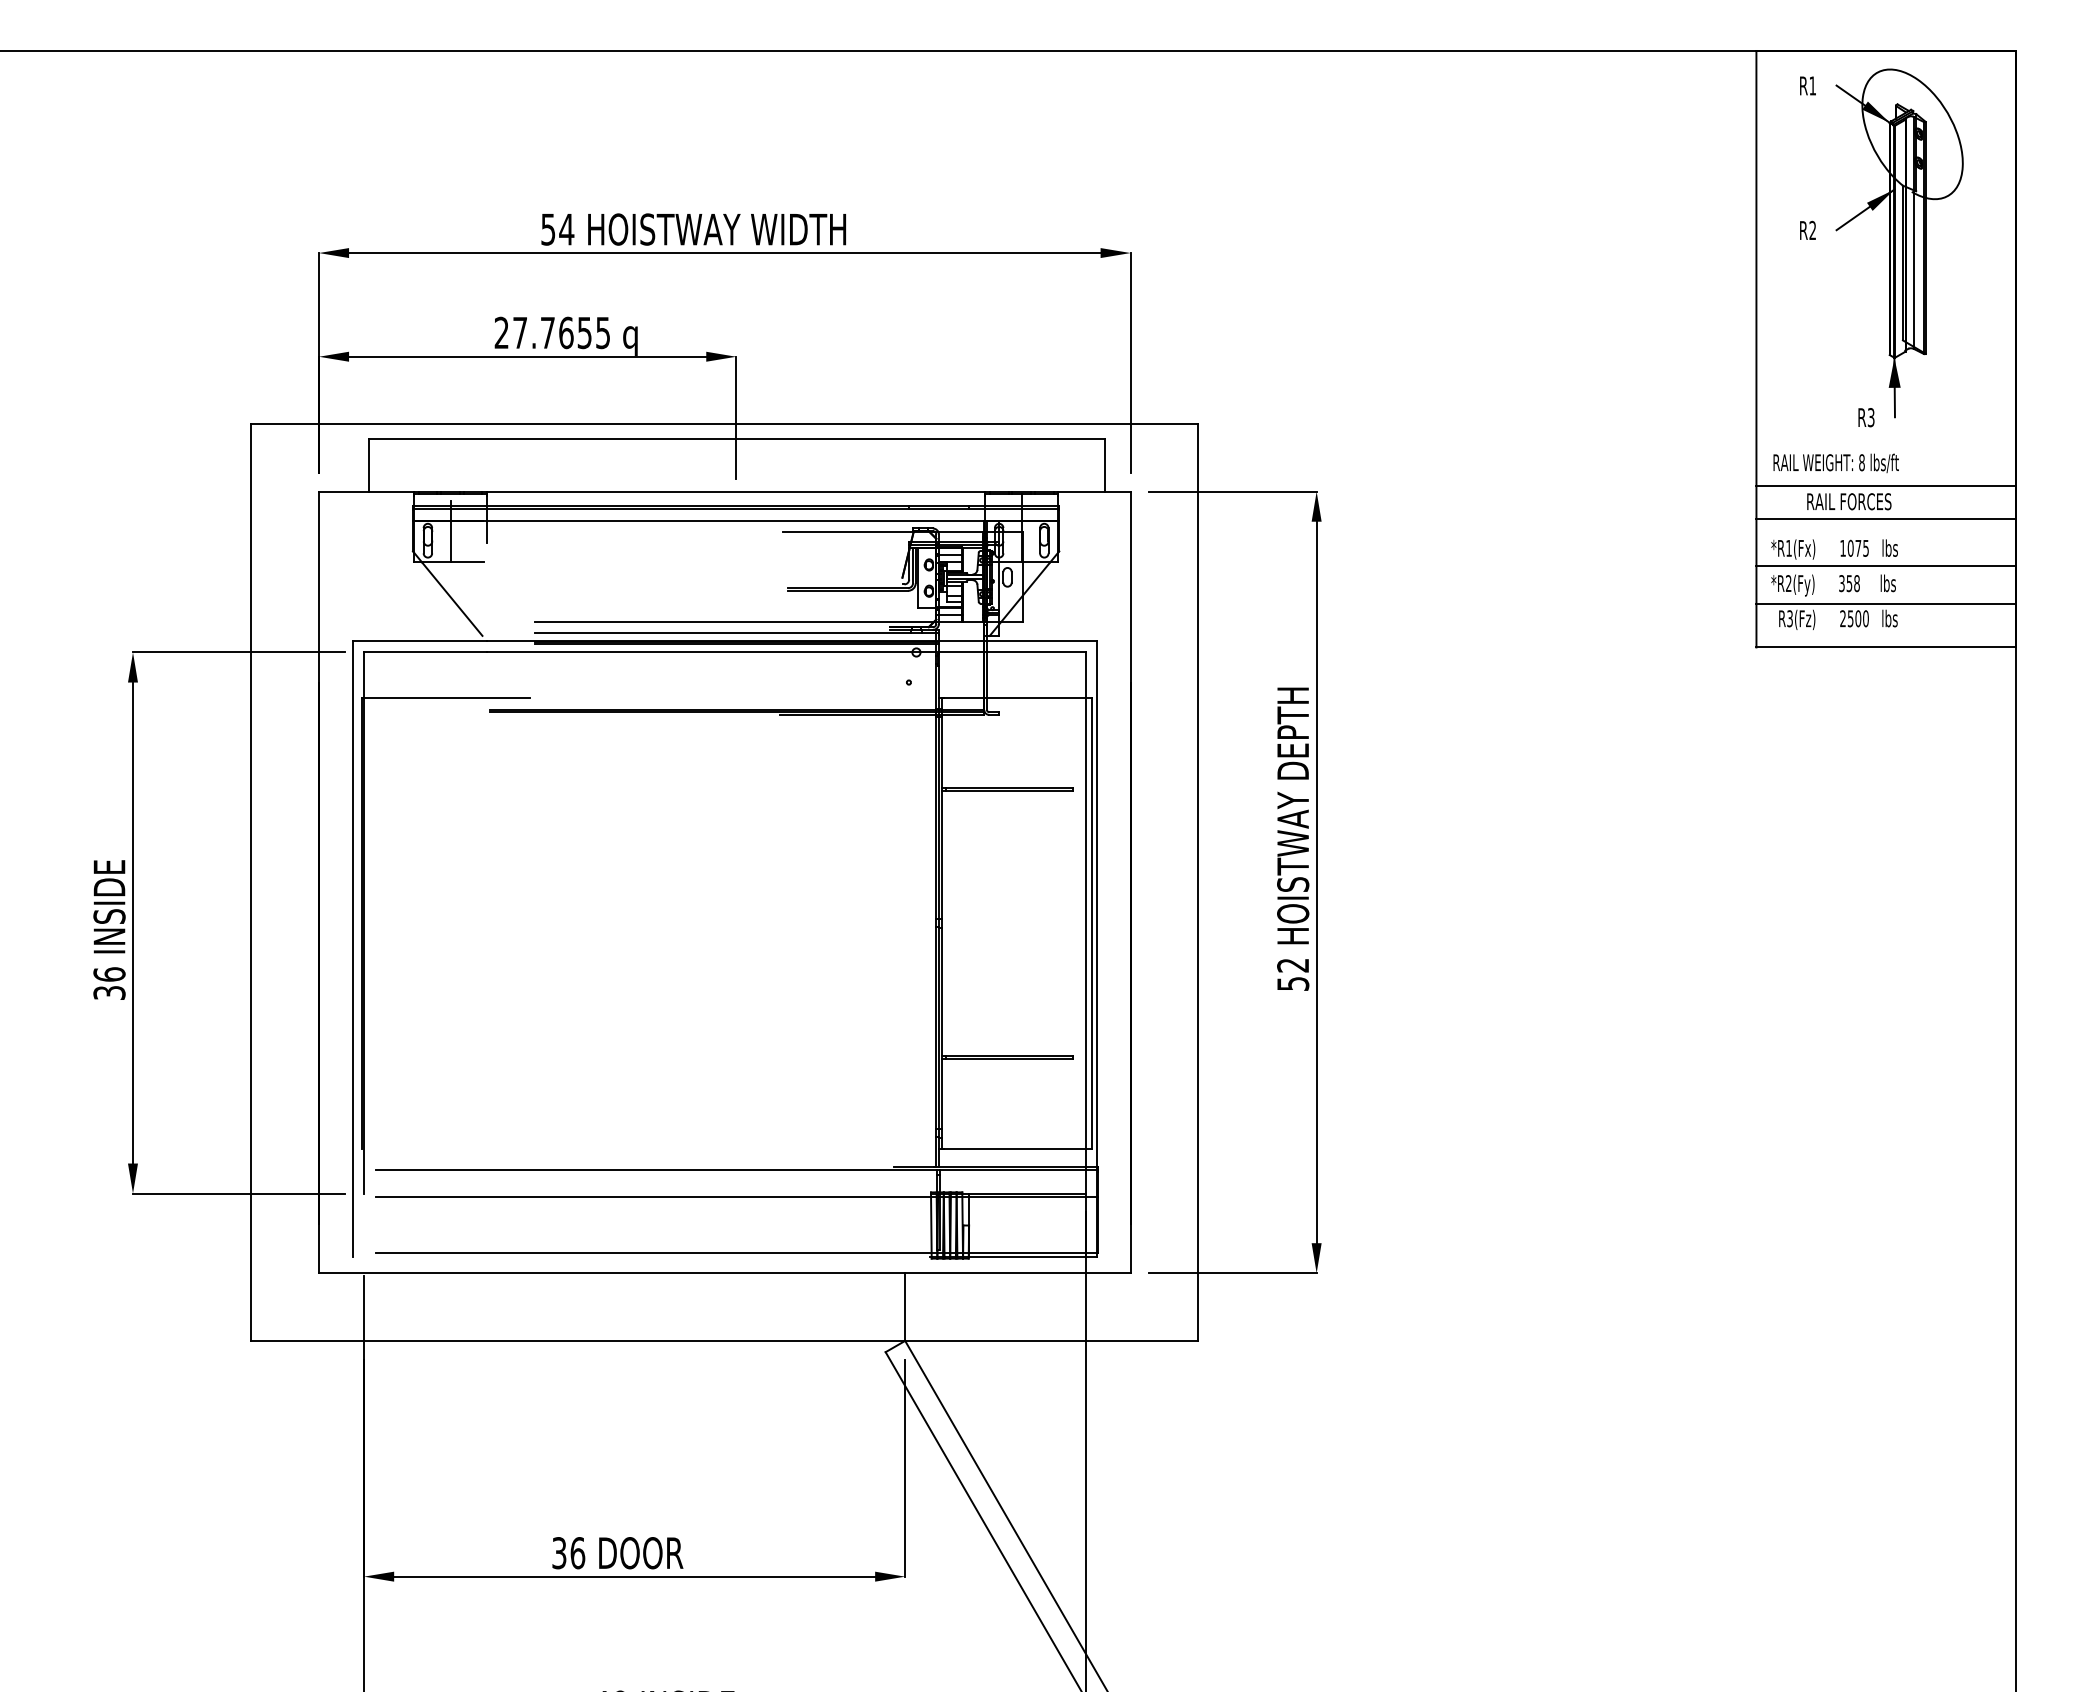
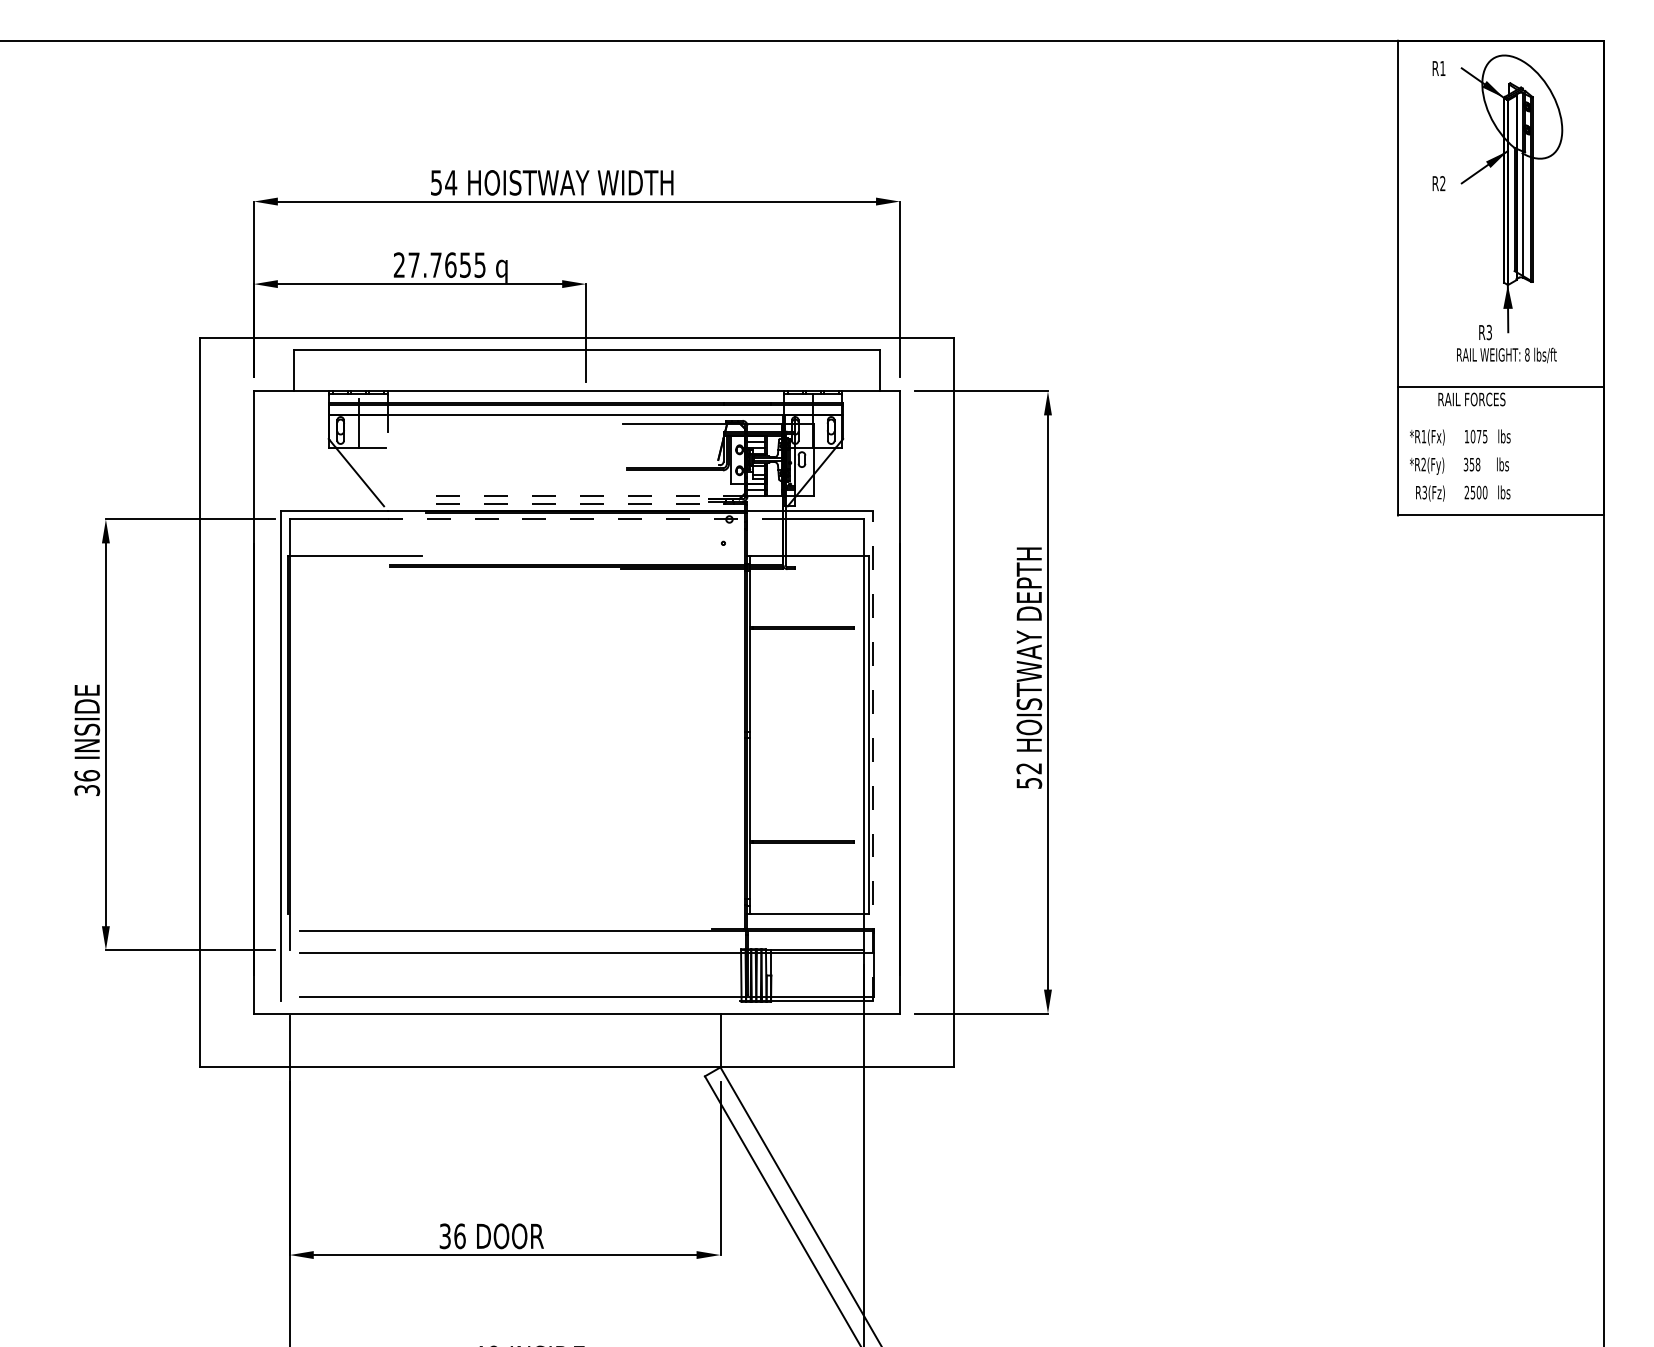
text: (1835, 462) -> (1506, 354), moved
line: (1885, 519) -> (1500, 413), removed
line: (1885, 566) -> (1500, 451), removed
line: (1885, 603) -> (1500, 480), removed
line: (737, 622) -> (587, 495), solid -> dashed
line: (737, 632) -> (587, 503), solid -> dashed
line: (737, 652) -> (587, 519), solid -> dashed
line: (1096, 948) -> (872, 755), solid -> dashed

